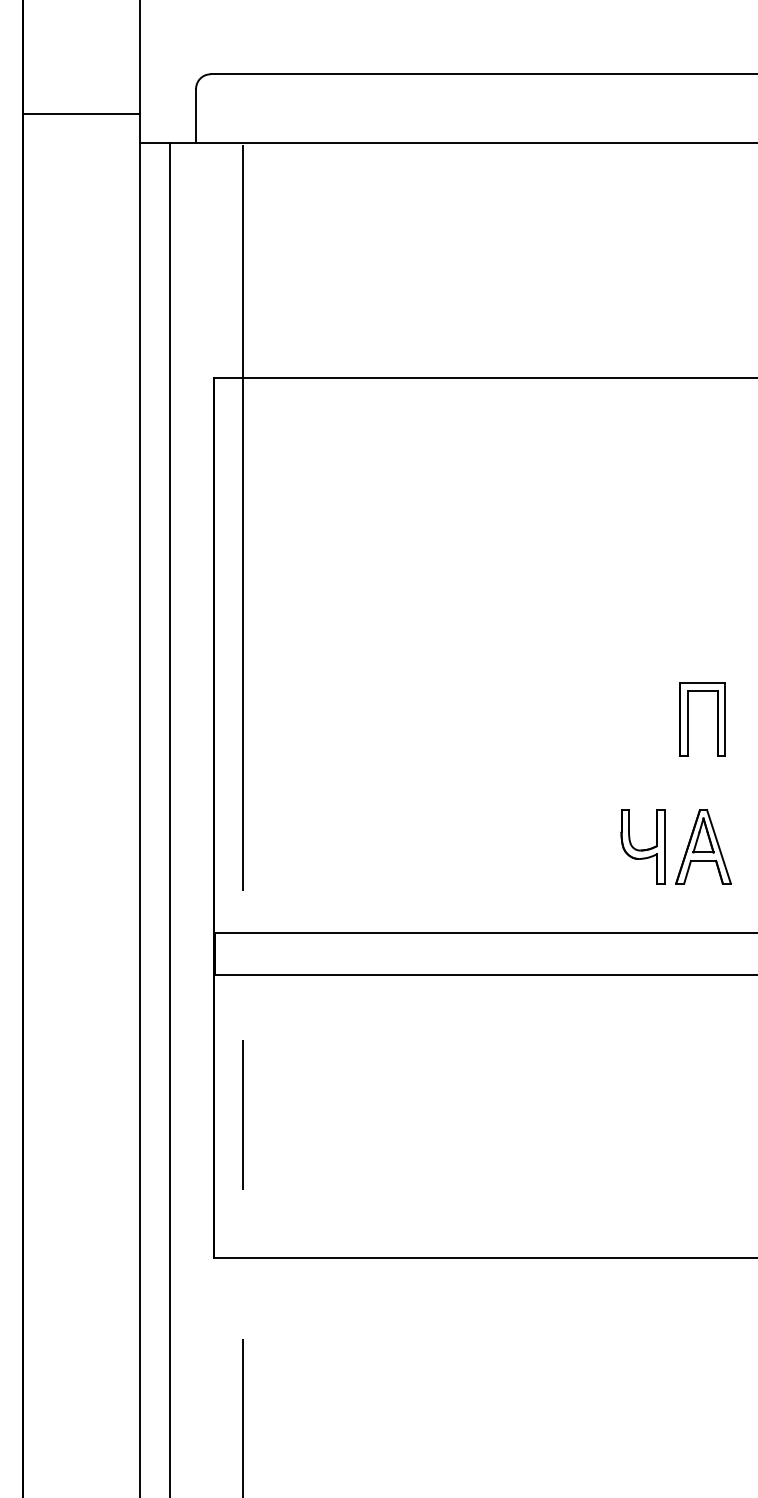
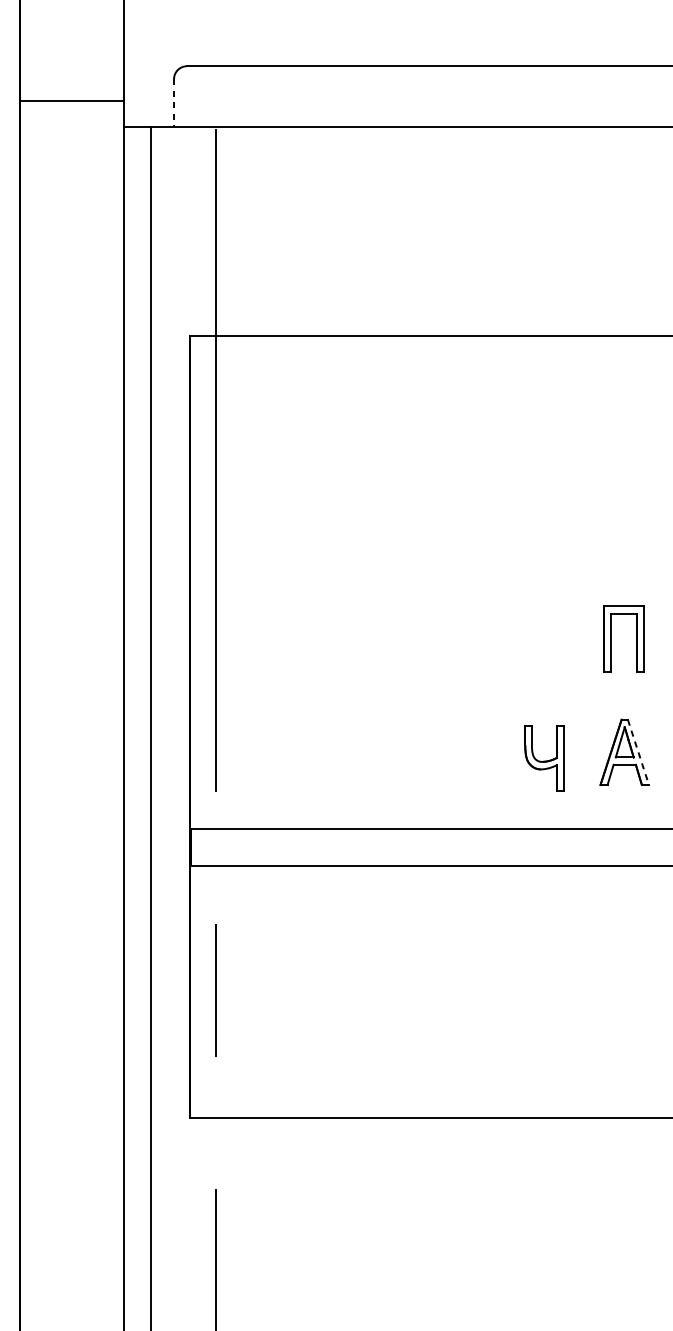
line: (196, 115) -> (174, 102), solid -> dashed
part: (642, 846) -> (543, 758), moved
line: (718, 846) -> (638, 752), solid -> dashed

